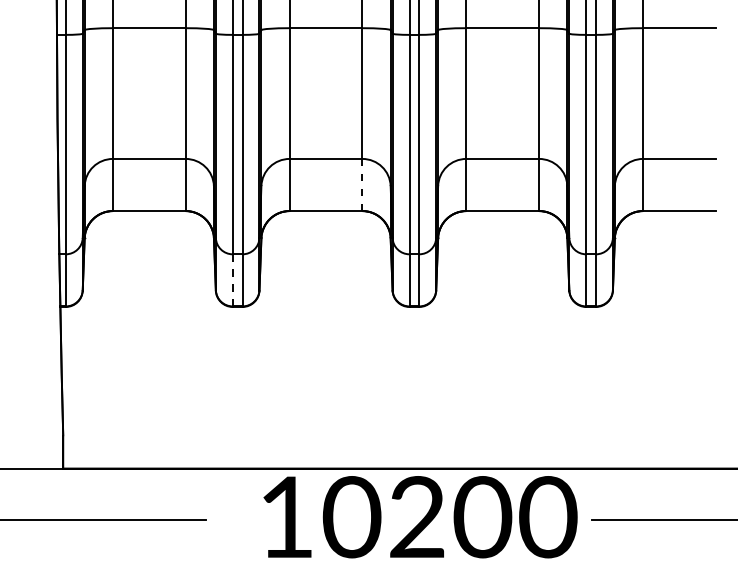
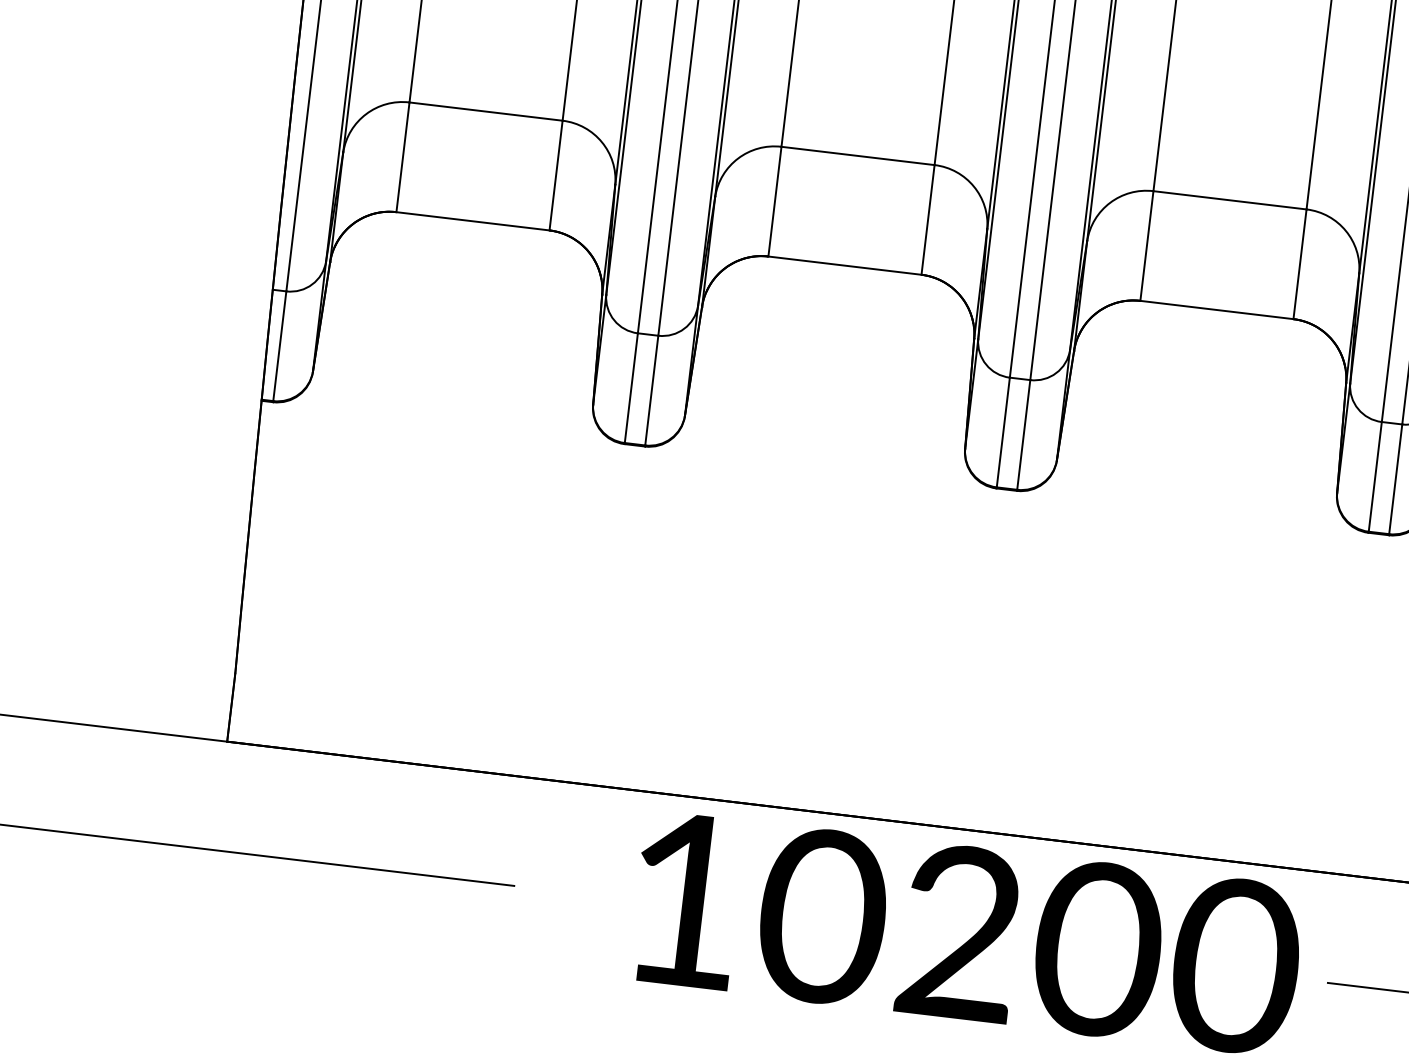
line: (362, 184) -> (928, 218), dashed -> solid
line: (232, 280) -> (630, 388), dashed -> solid

